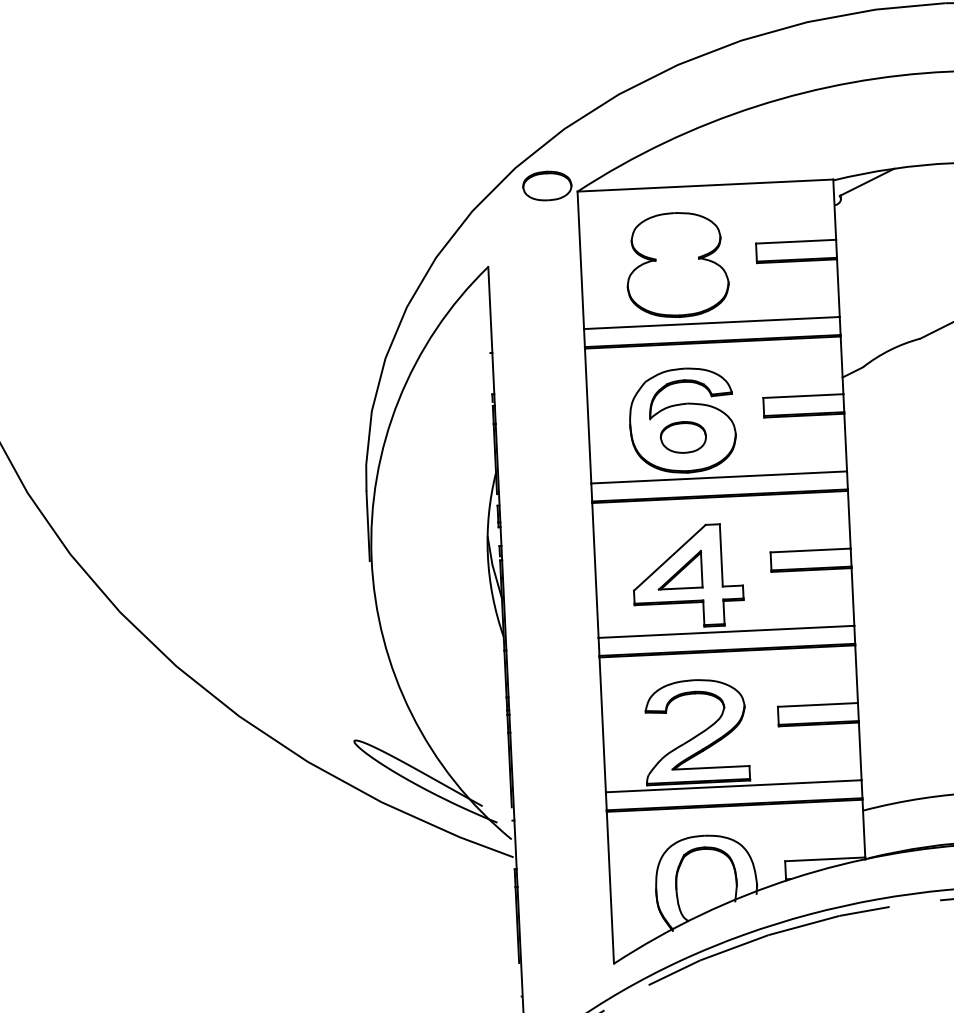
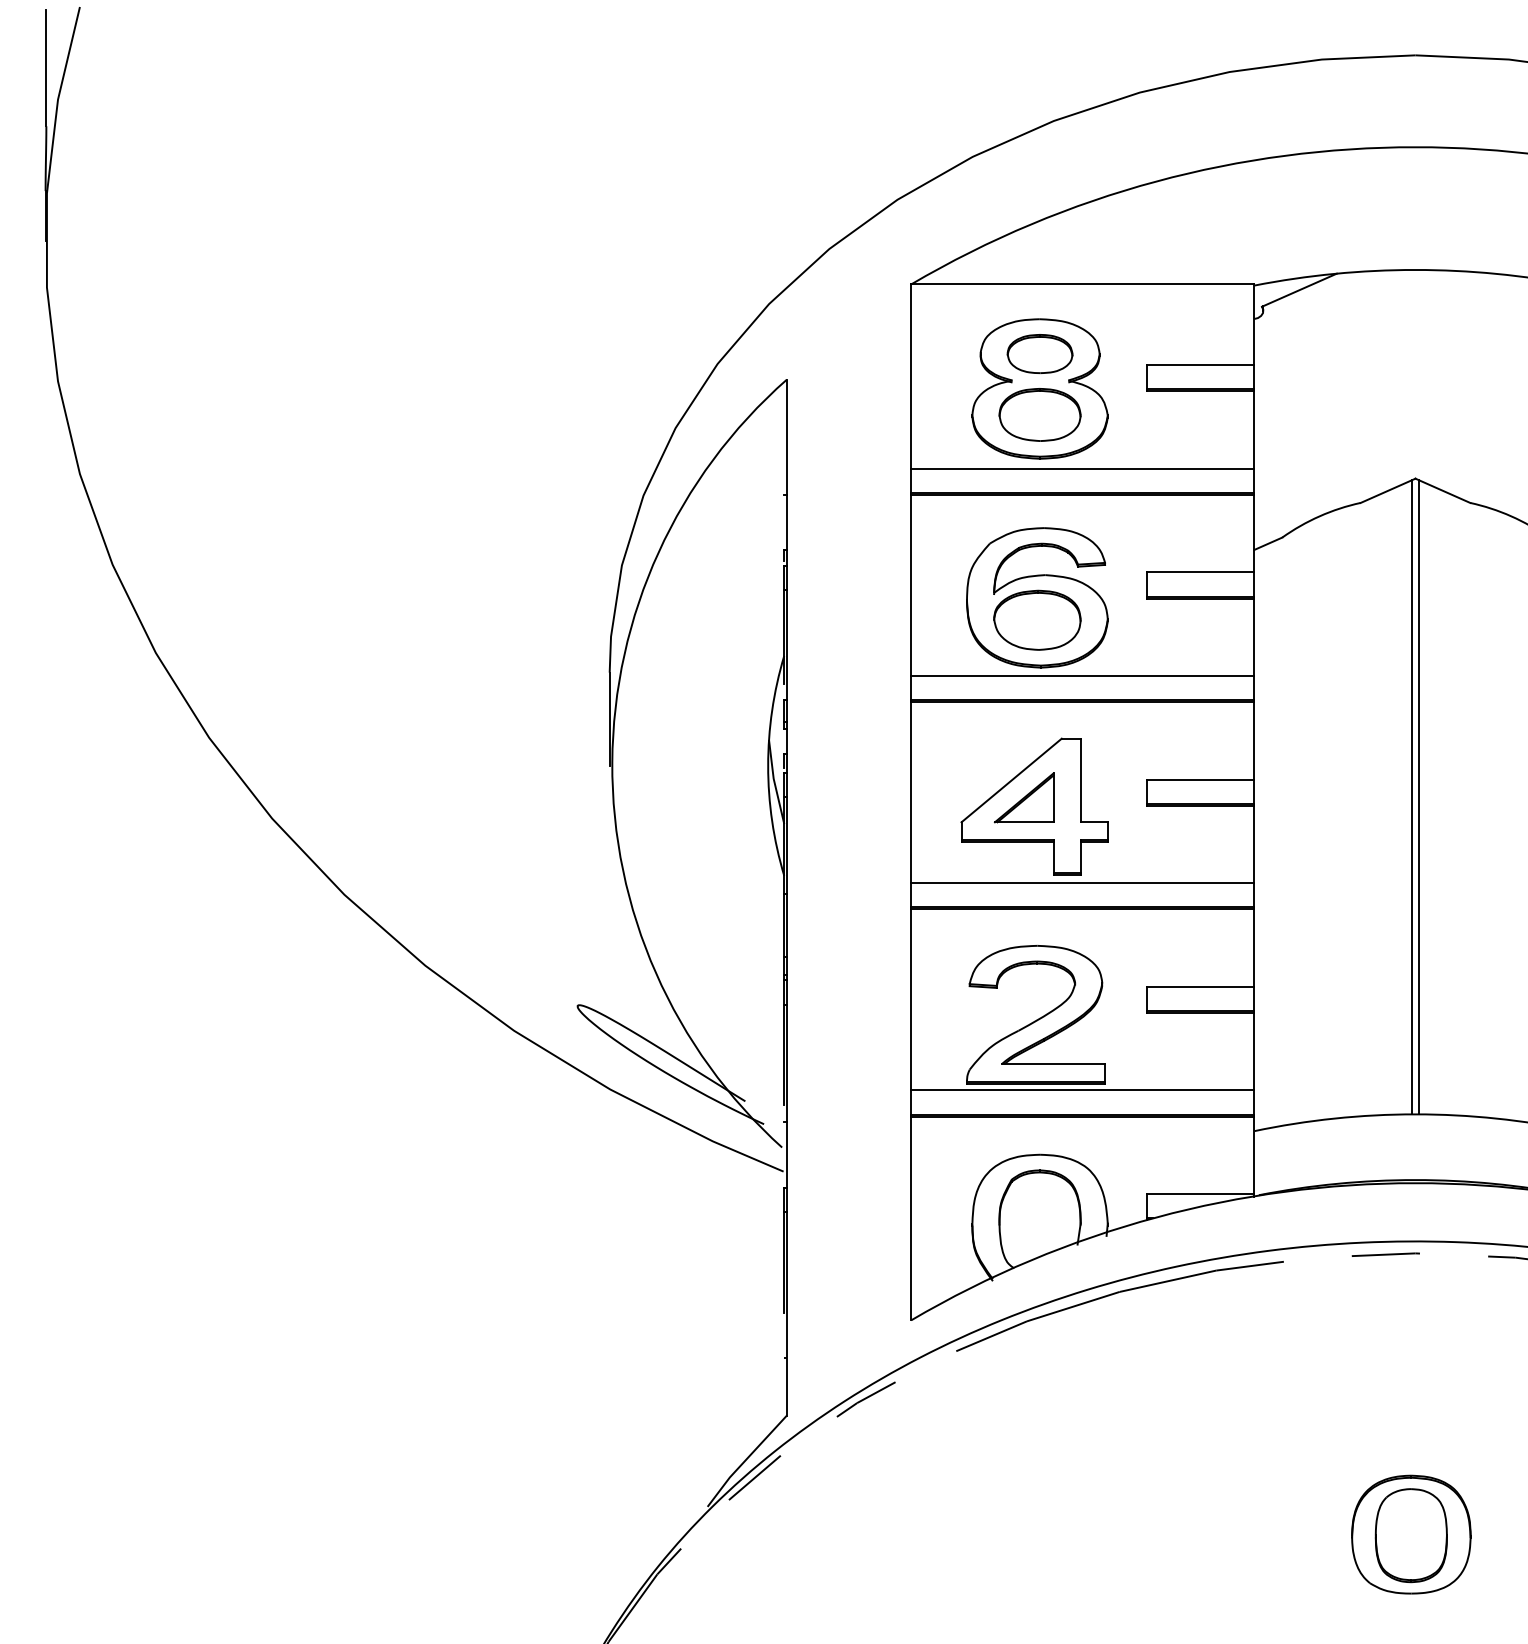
part: (546, 185) -> (1039, 353), moved
part: (677, 284) -> (1039, 414), added
part: (683, 436) -> (1037, 619), size x1.43

